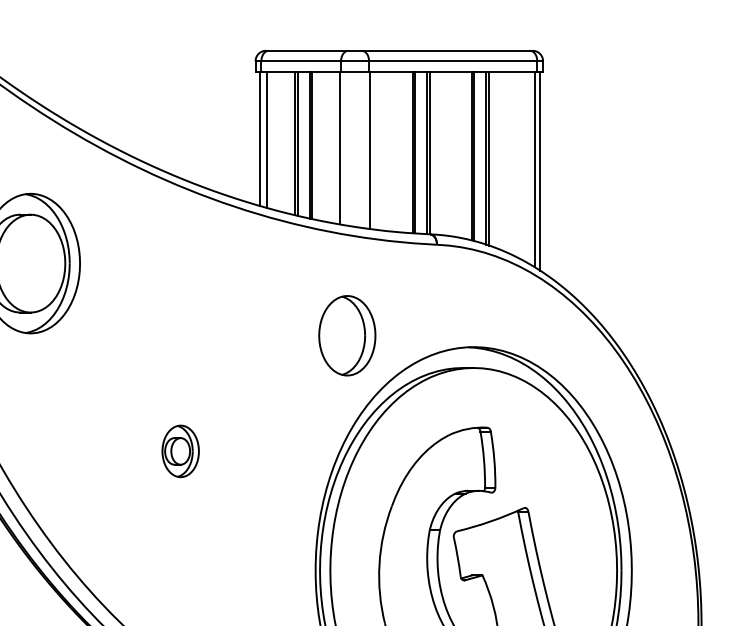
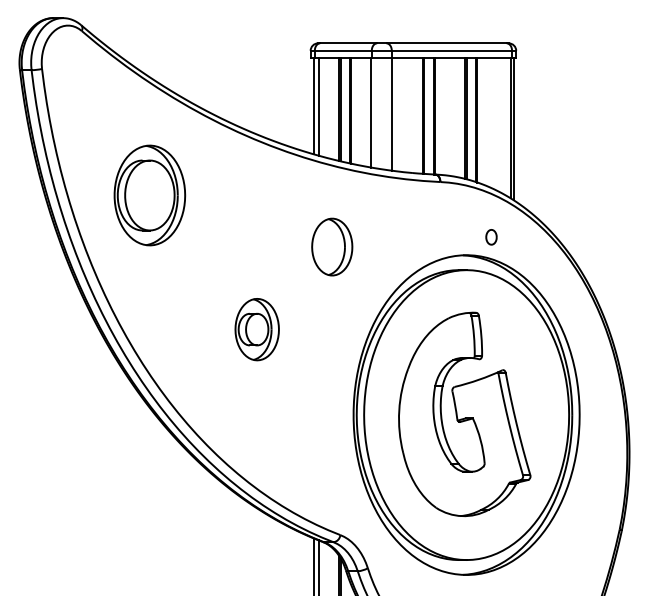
part: (508, 322) -> (491, 237), added
part: (347, 334) -> (332, 246), moved
part: (179, 451) -> (256, 329), size x1.67

